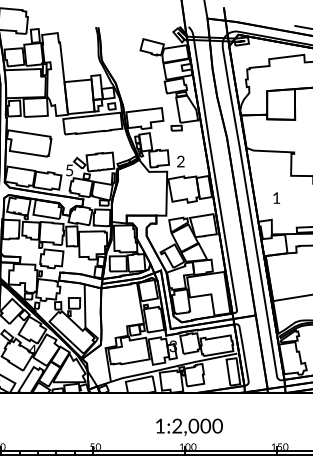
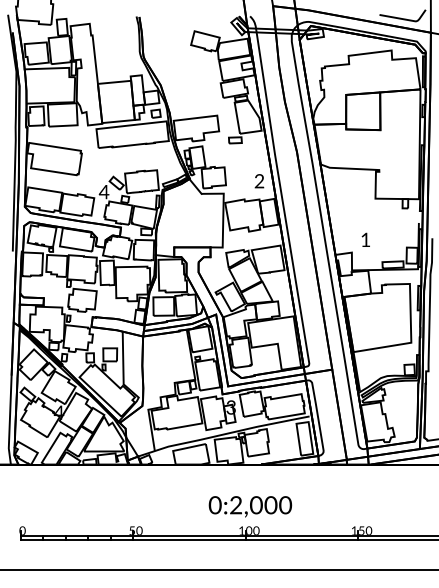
text: (180, 161) -> (259, 181), moved
text: (69, 170) -> (103, 192), 5 -> 4
text: (276, 197) -> (365, 239), moved
text: (159, 426) -> (214, 505), 1:2,000 -> 0:2,000

